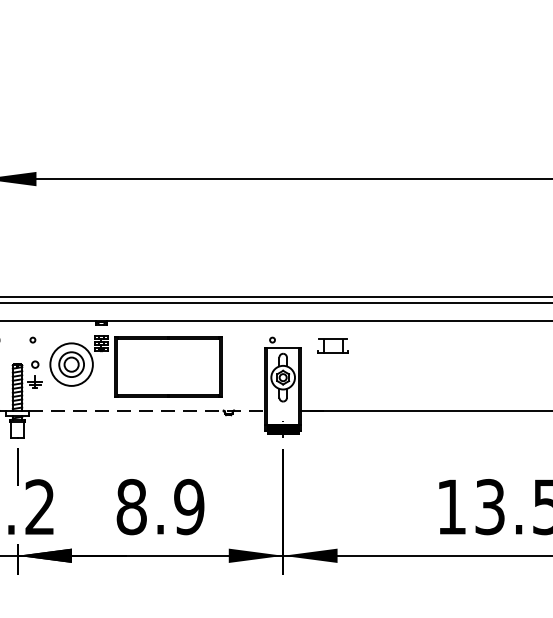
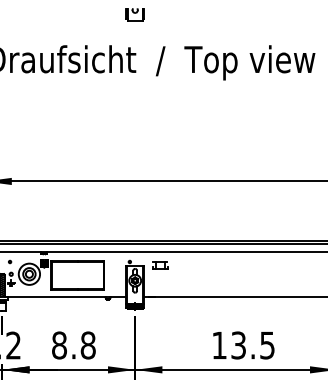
line: (147, 411) -> (67, 297), dashed -> solid
text: (187, 507) -> (87, 345), 8.9 -> 8.8

